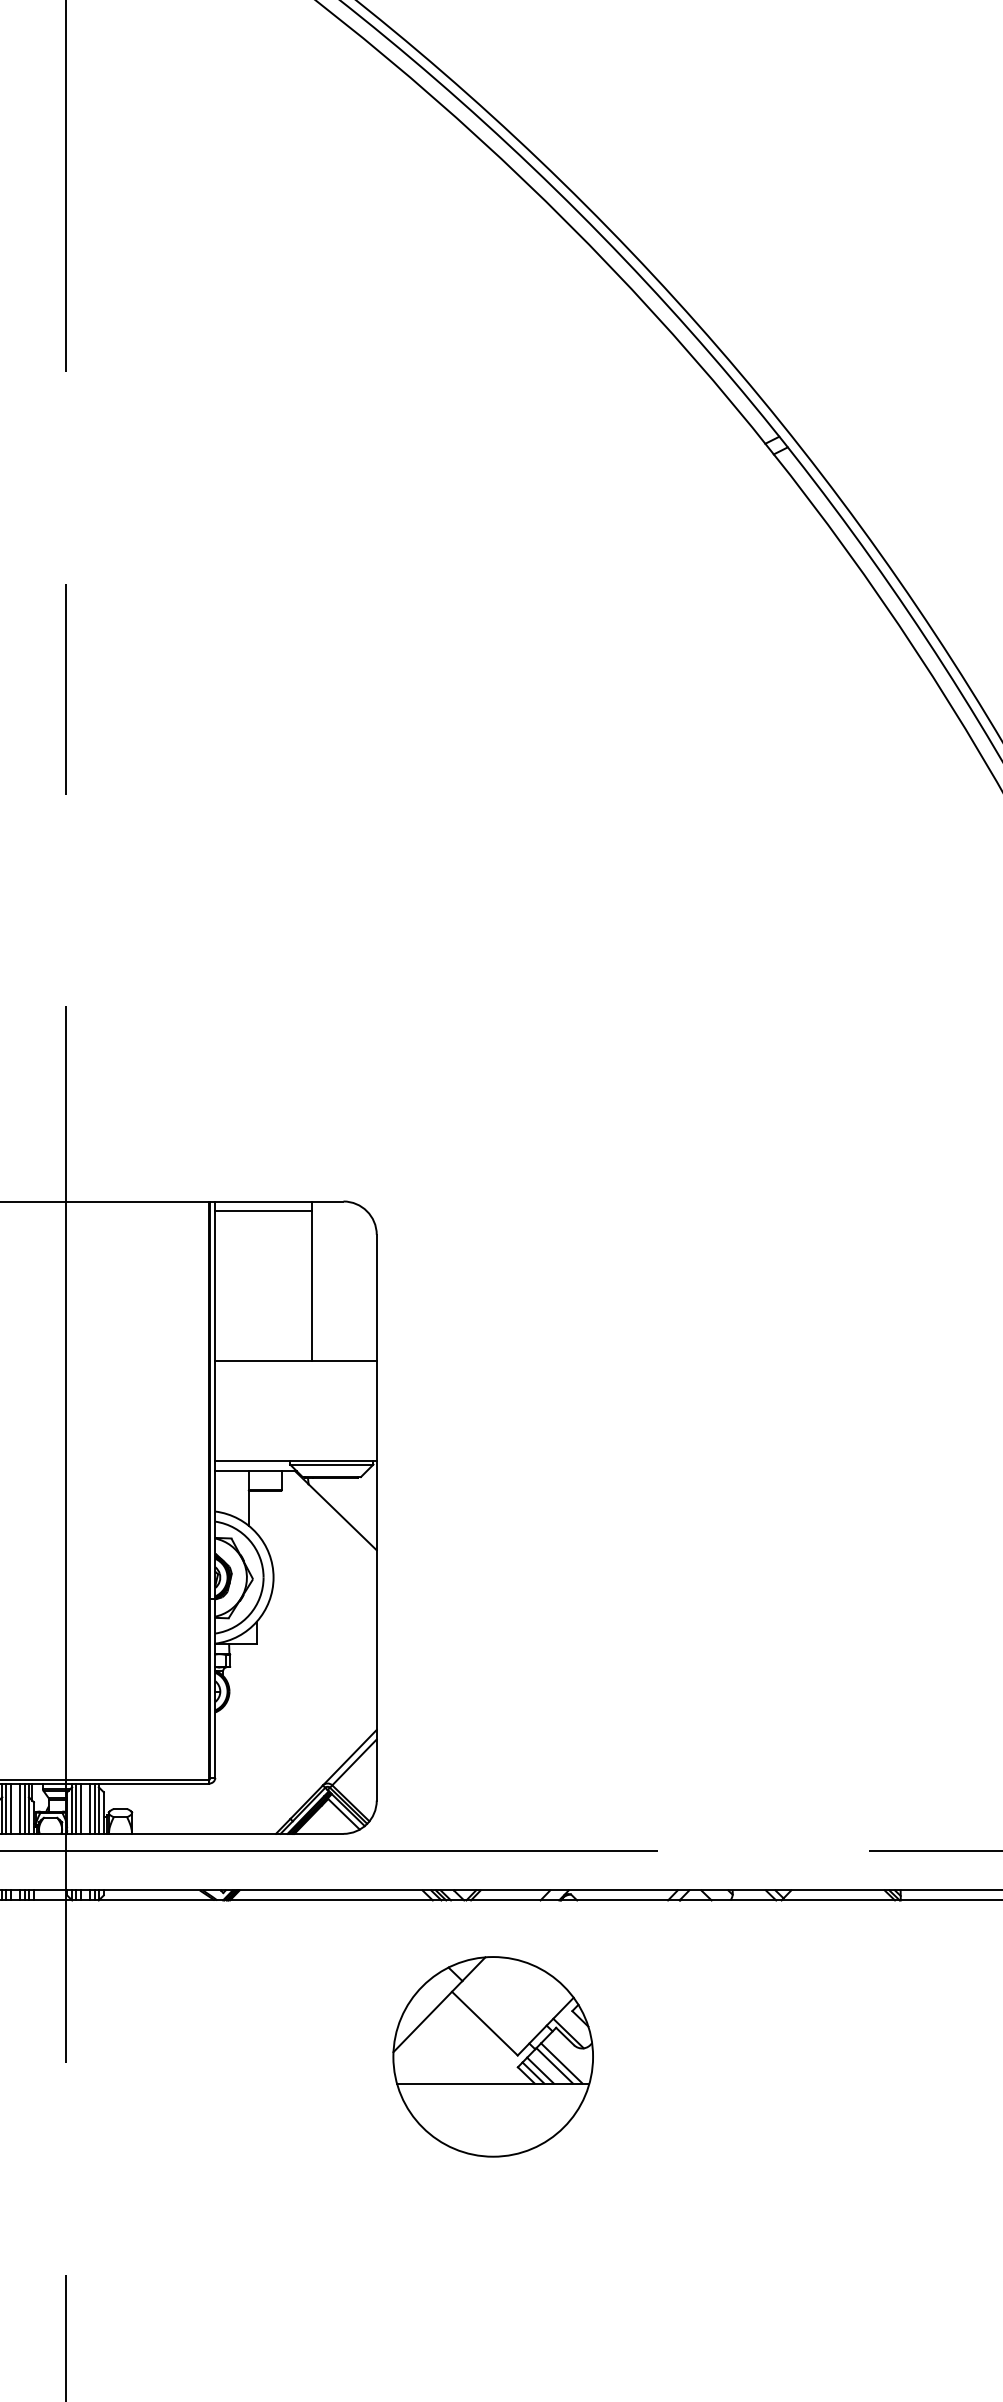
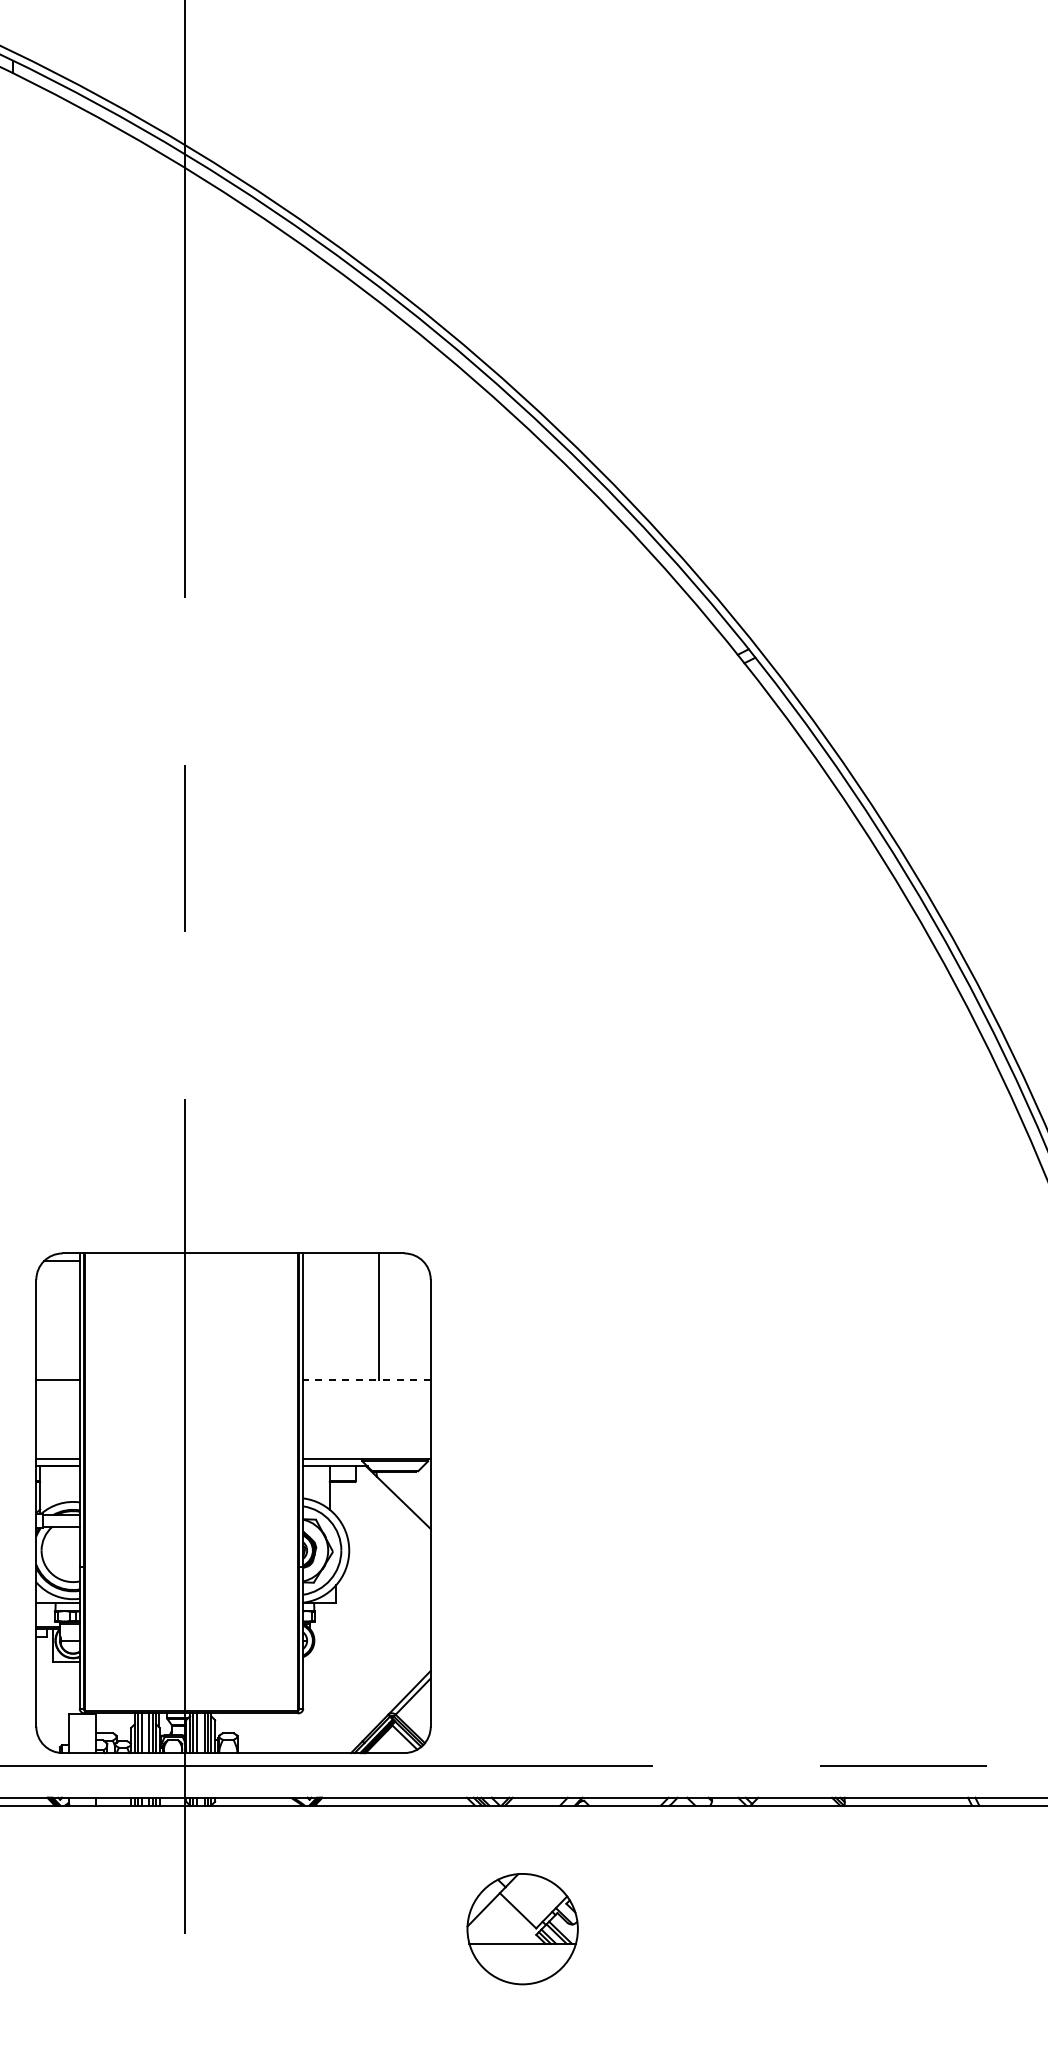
line: (263, 1211) -> (341, 1261), removed
line: (295, 1361) -> (366, 1379), solid -> dashed
part: (492, 2055) -> (522, 1928), size x0.7

